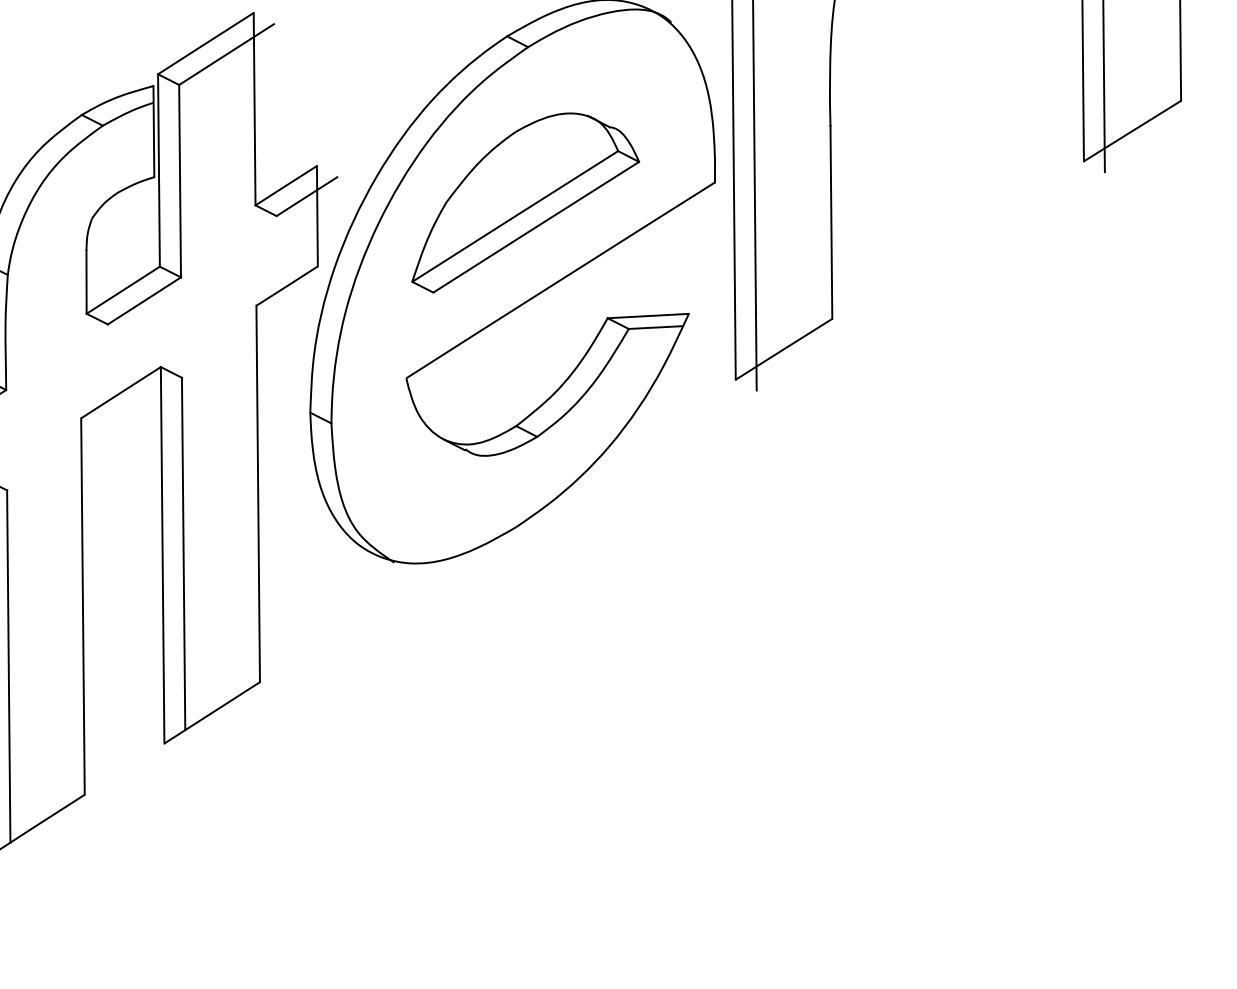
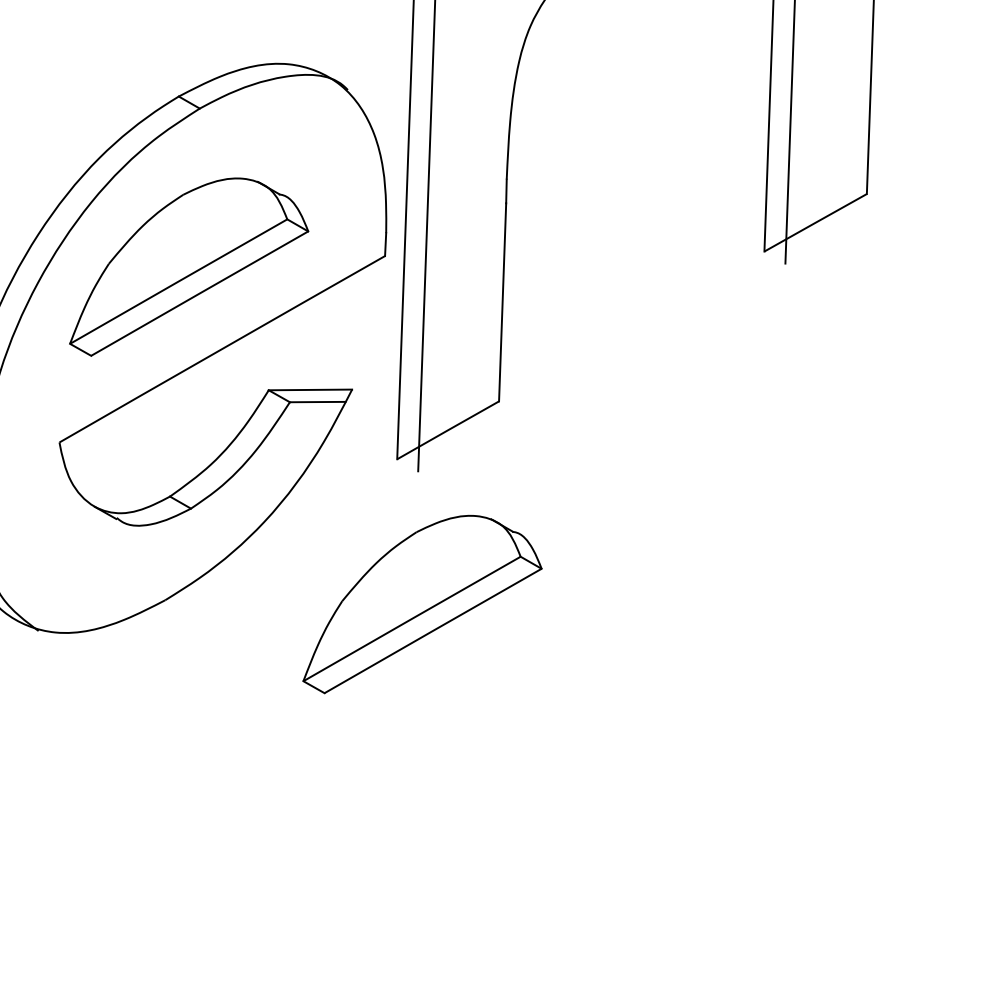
part: (767, 520) -> (423, 605), added

